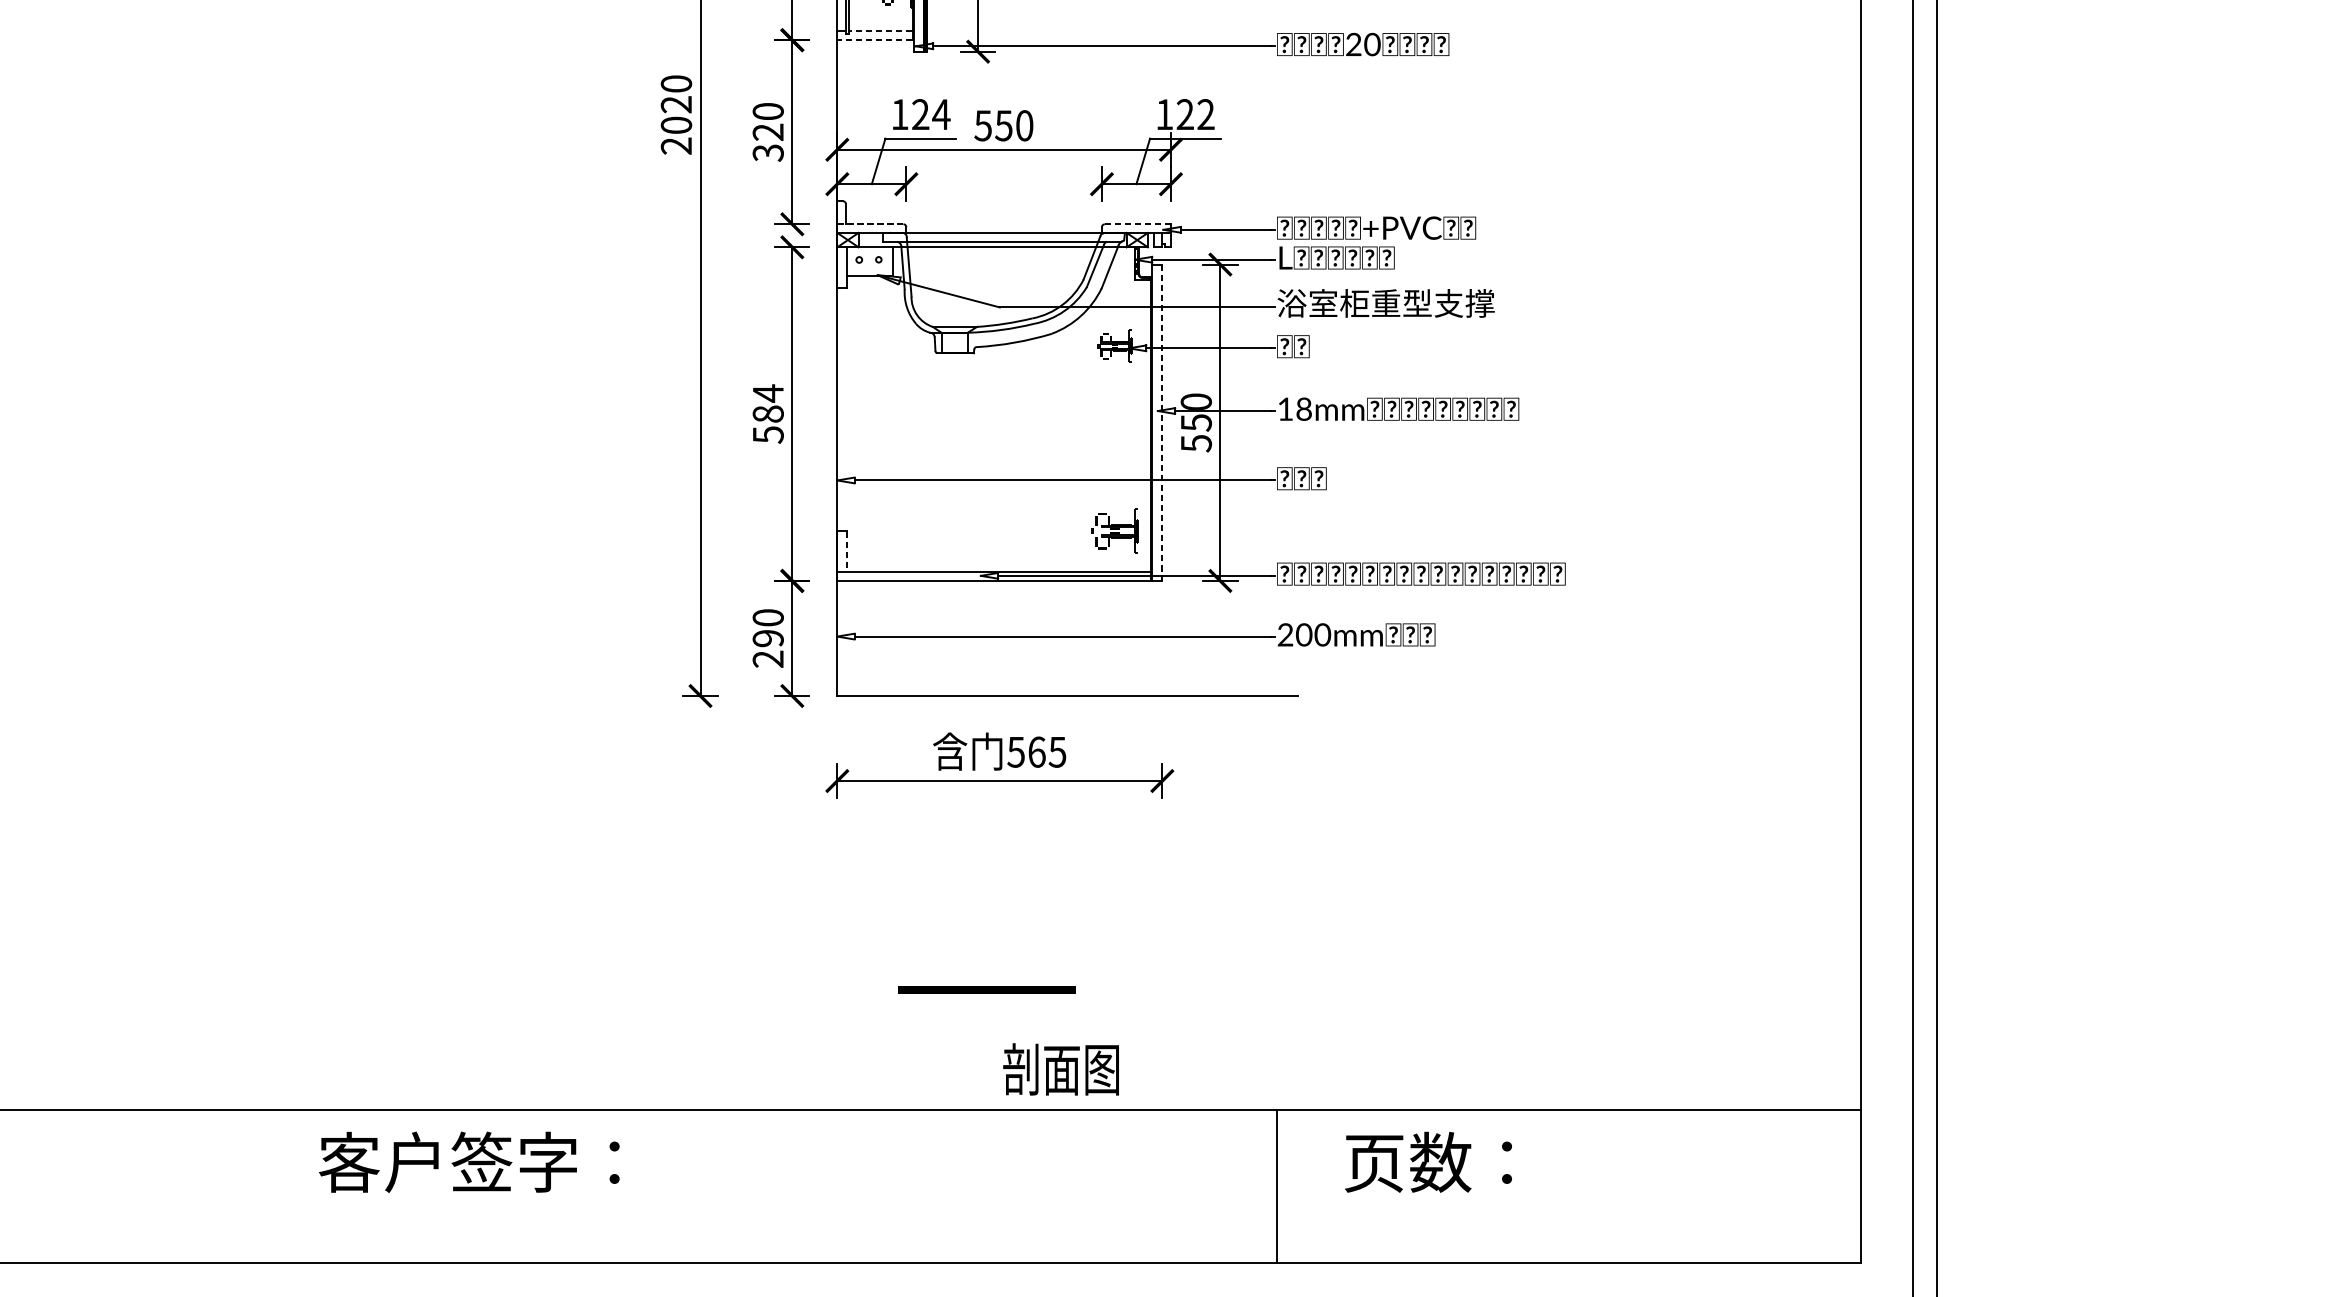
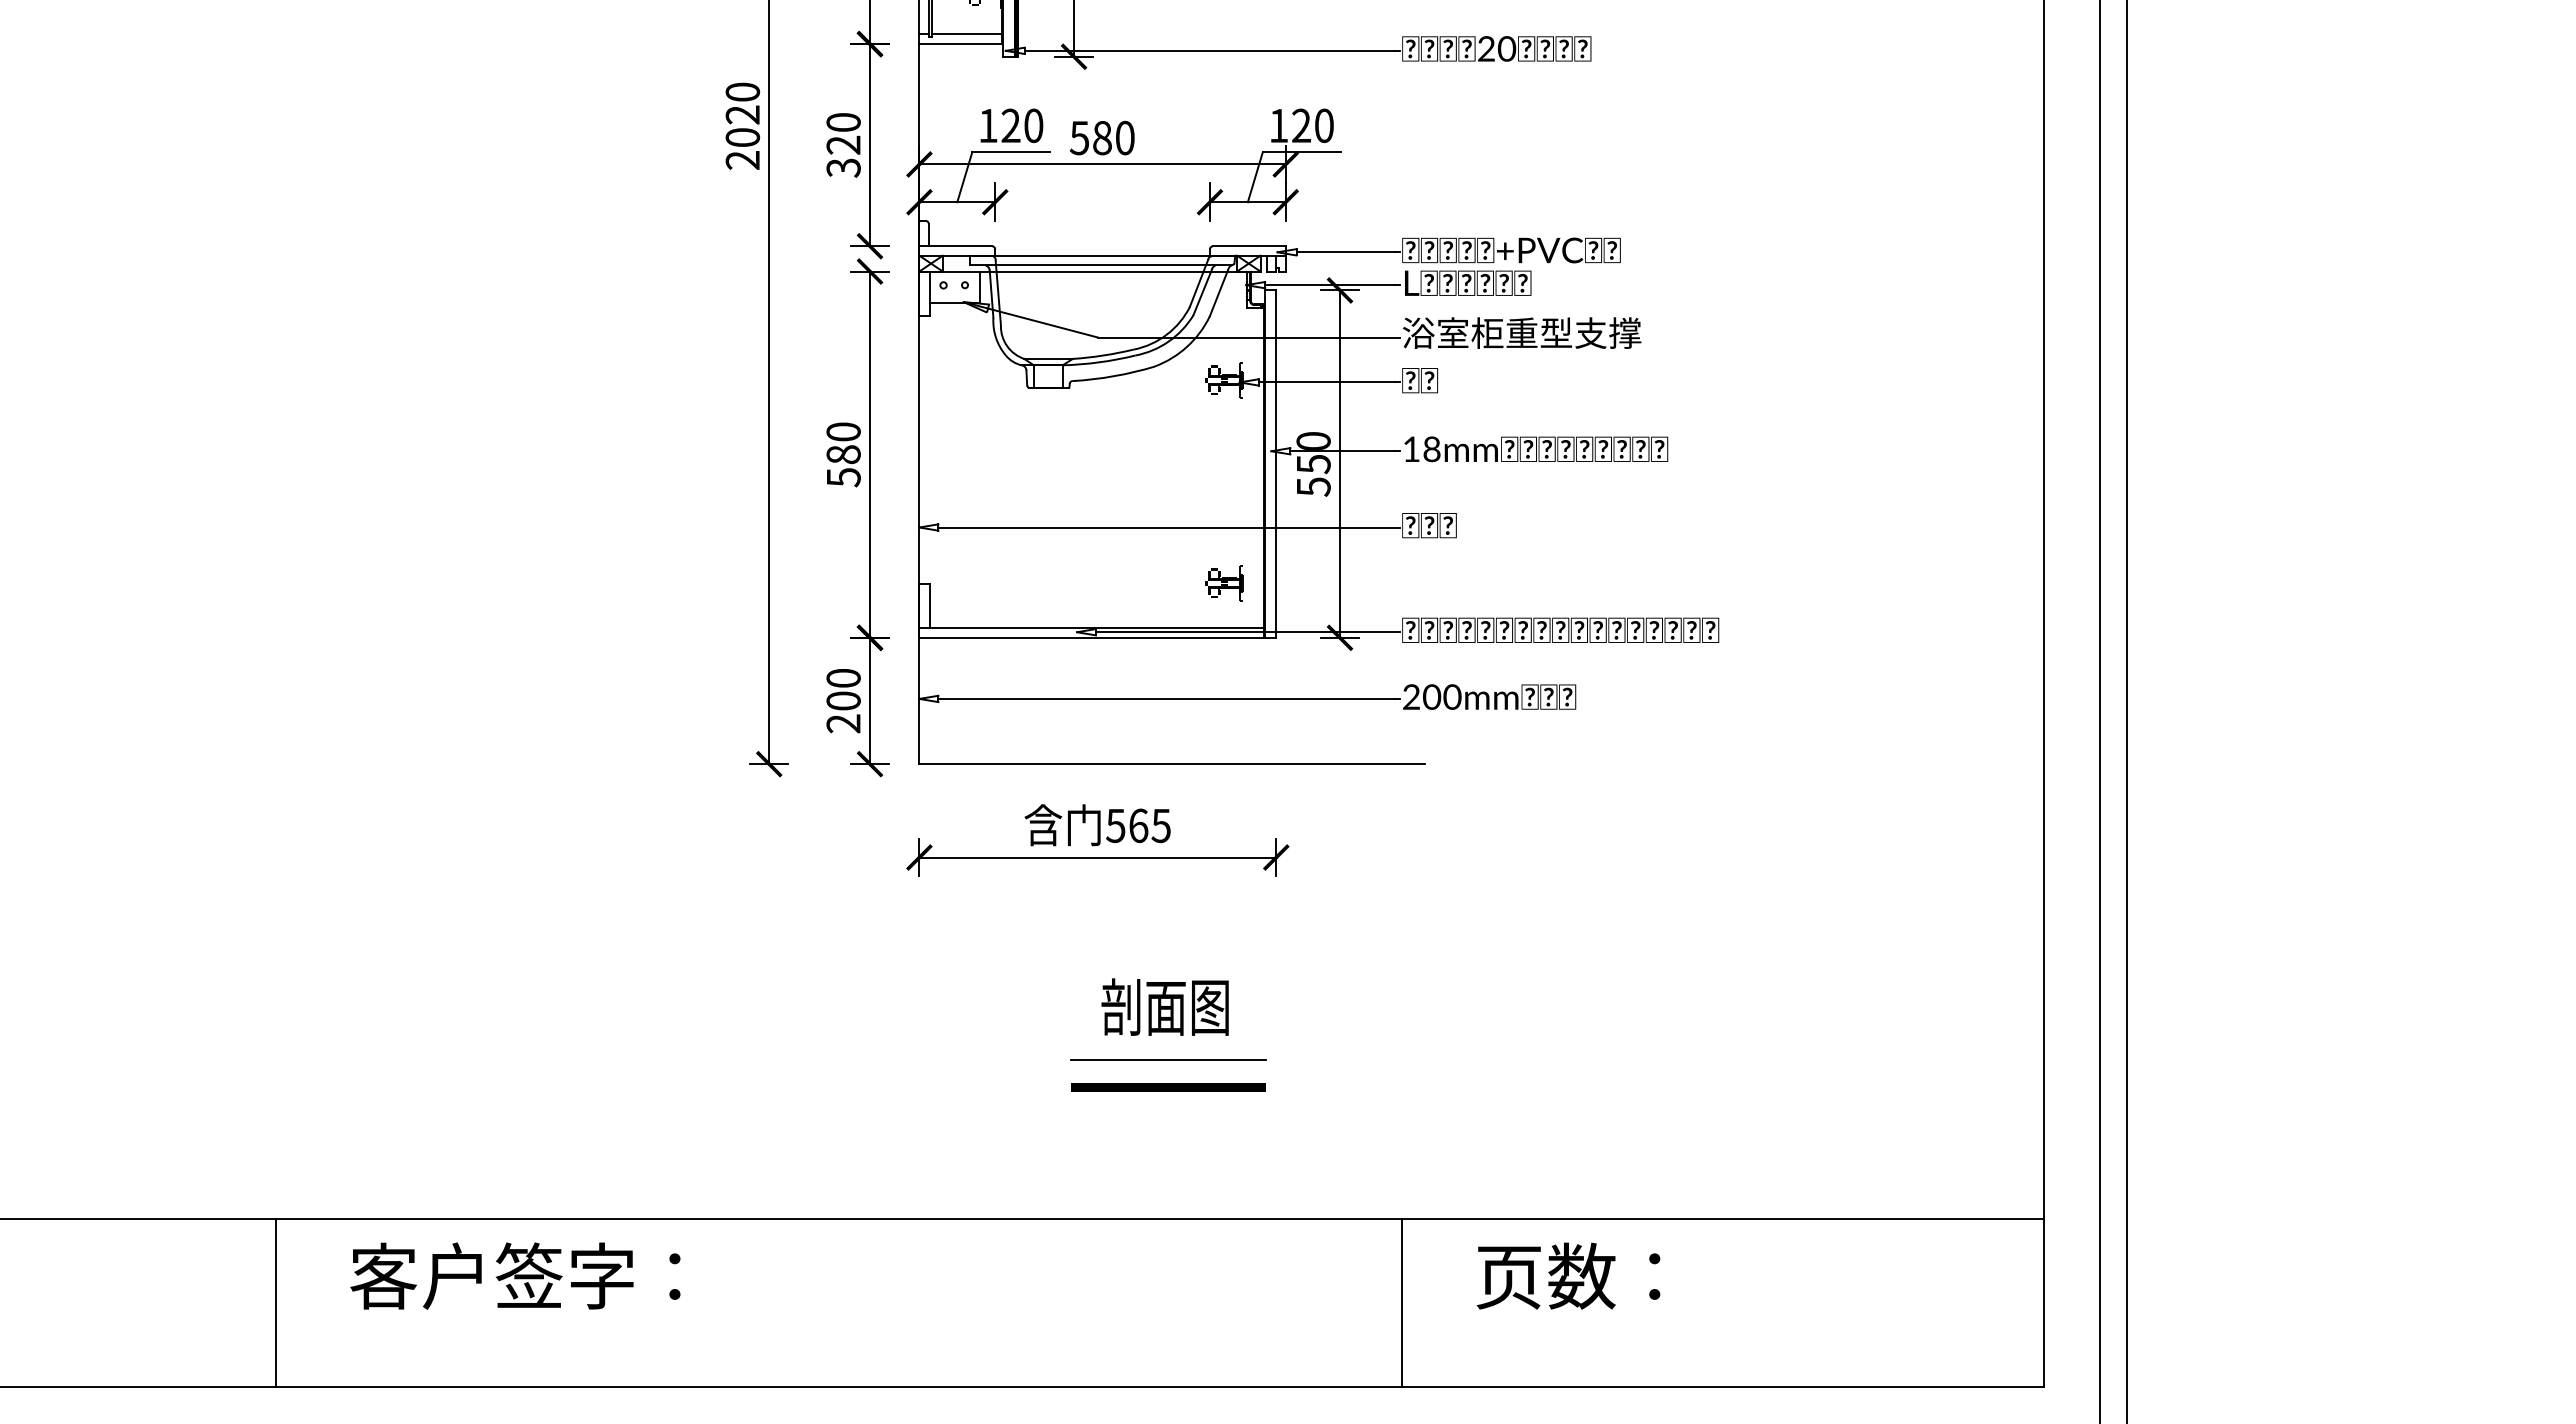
line: (881, 31) -> (967, 34), dashed -> solid
line: (874, 40) -> (960, 44), dashed -> solid
text: (941, 114) -> (1033, 125), 124 -> 120
text: (1206, 114) -> (1324, 125), 122 -> 120
text: (1003, 126) -> (1101, 138), 550 -> 580
line: (871, 224) -> (956, 246), dashed -> solid
line: (1137, 224) -> (1249, 246), dashed -> solid
text: (768, 393) -> (843, 431), 584 -> 580
line: (1162, 423) -> (1276, 464), dashed -> solid
part: (1115, 531) -> (1224, 583), size x0.71
line: (846, 552) -> (929, 606), dashed -> solid
text: (768, 638) -> (843, 700), 290 -> 200
line: (1064, 965) -> (1168, 1059), added
line: (986, 990) -> (1168, 1087), moved
text: (1060, 1068) -> (1164, 1006), moved
line: (251, 1186) -> (276, 1302), added

